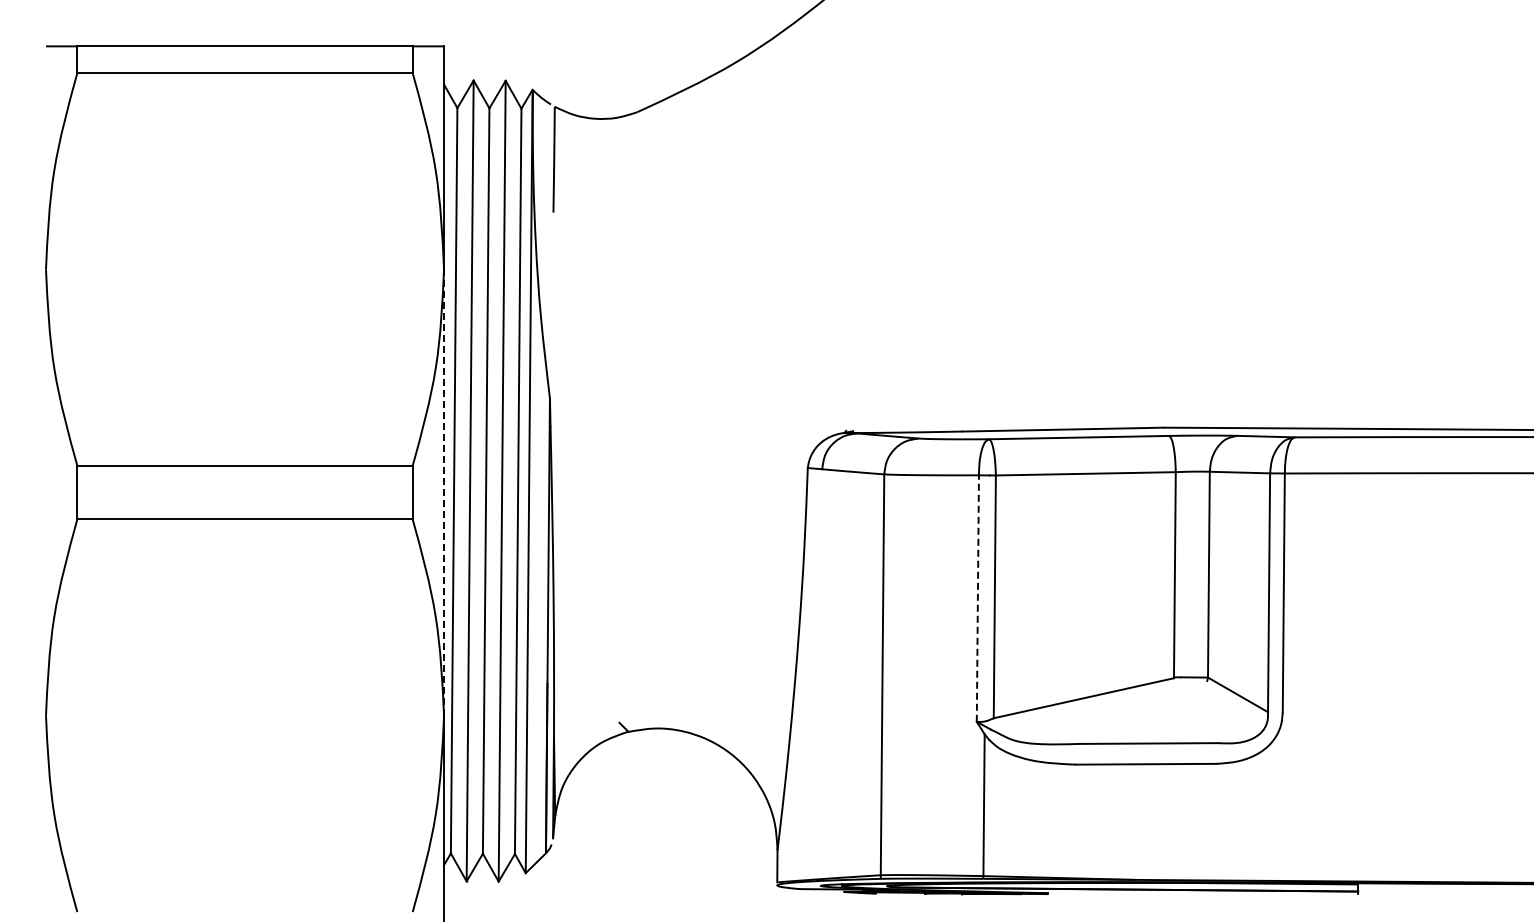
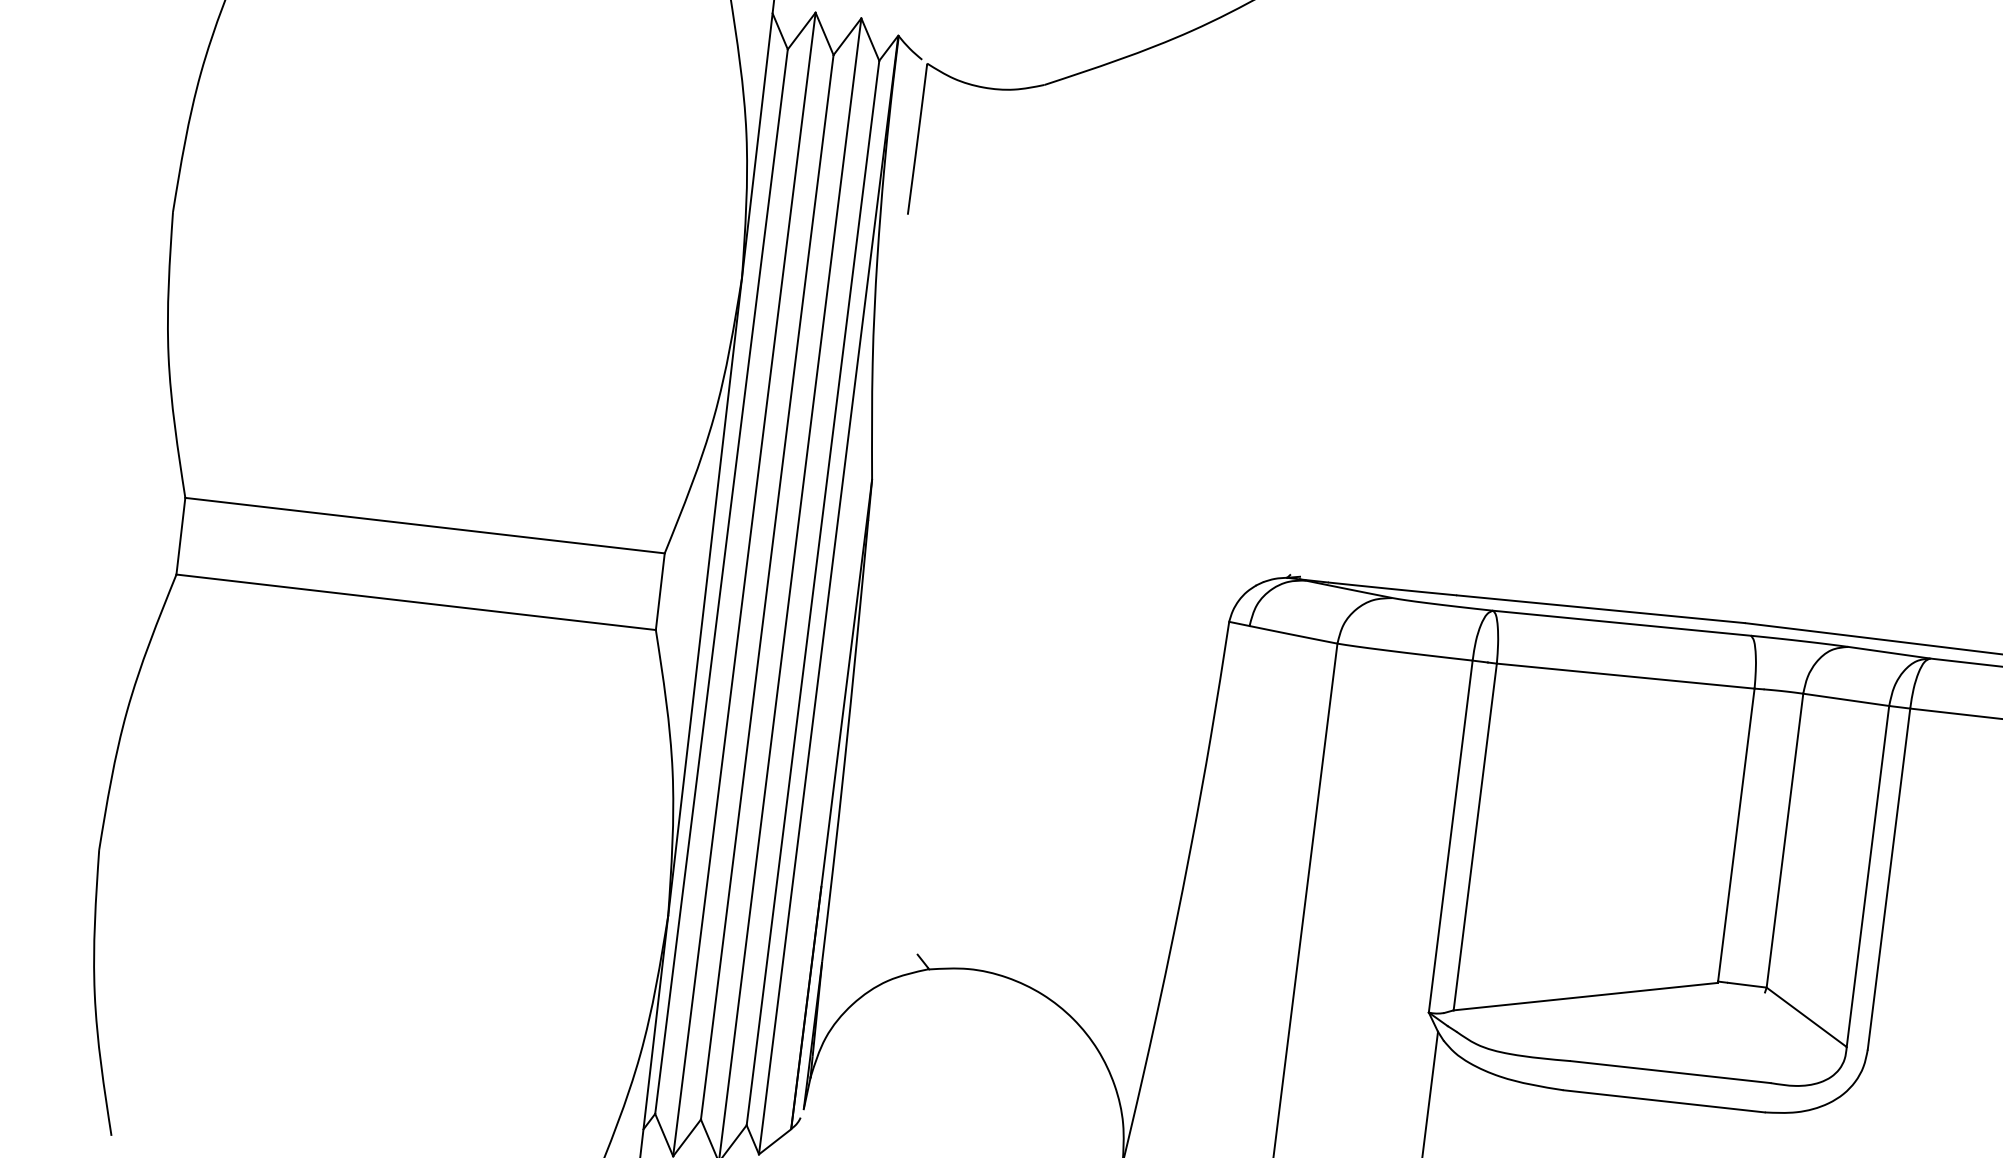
line: (444, 492) -> (705, 596), dashed -> solid
line: (977, 598) -> (1450, 836), dashed -> solid

